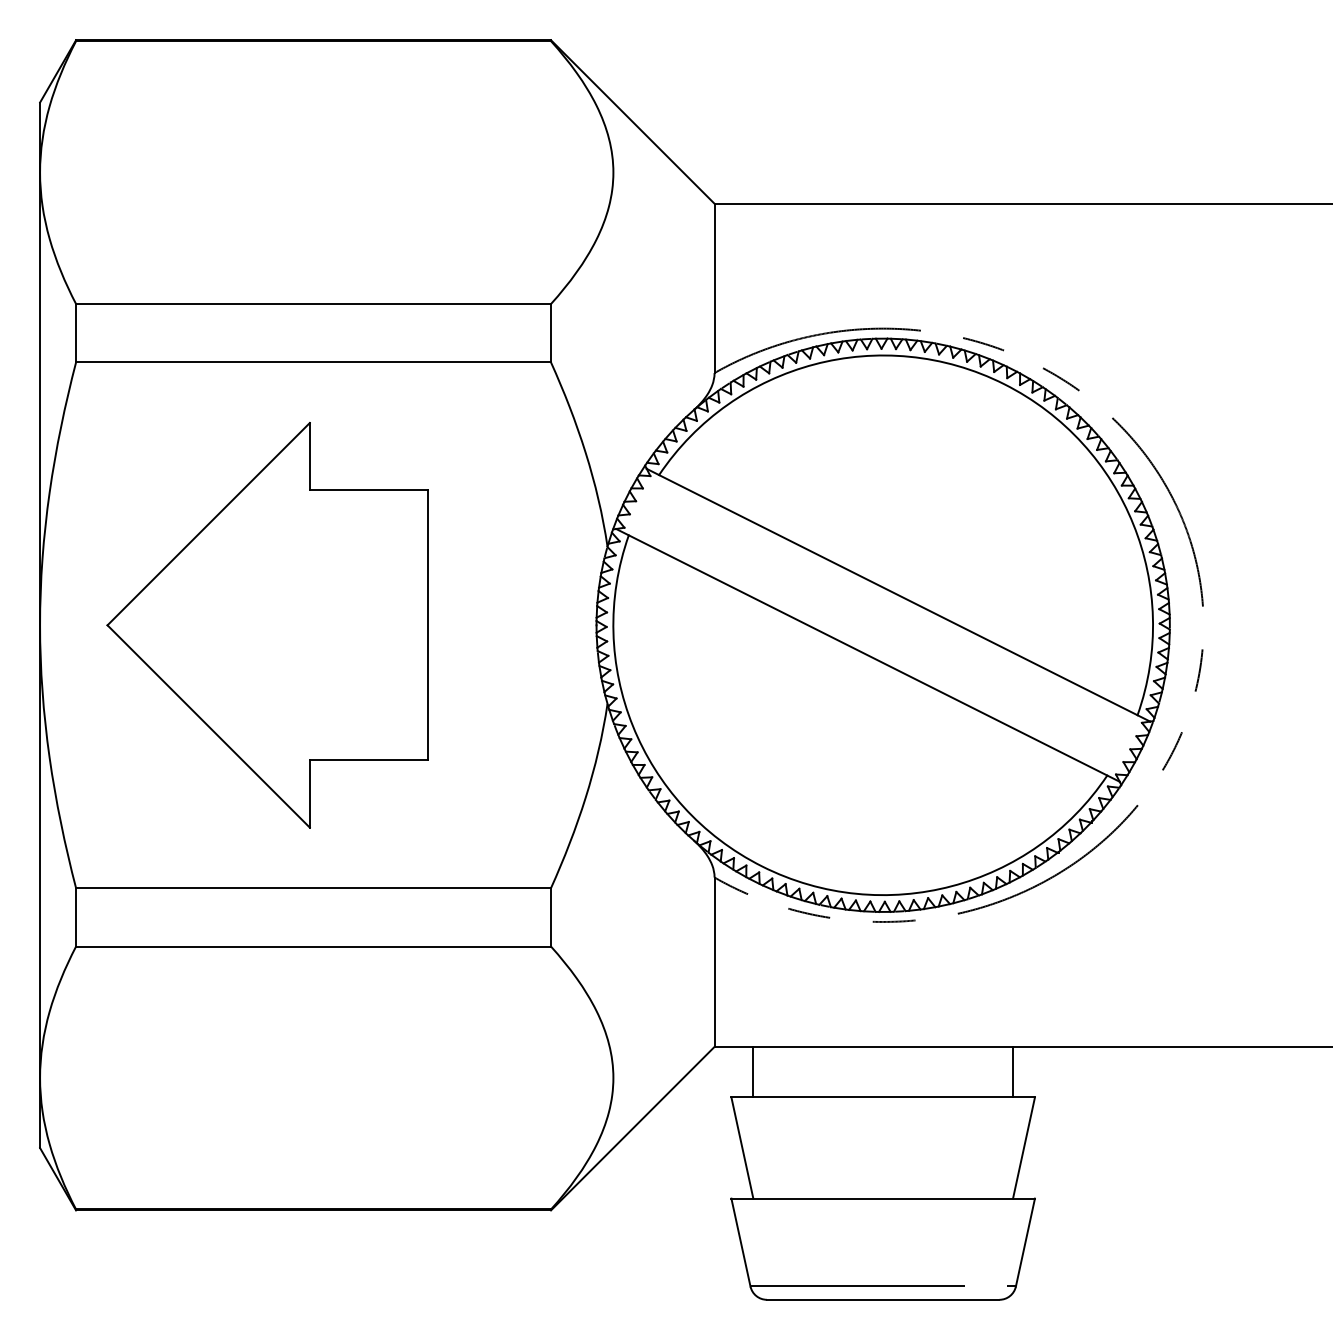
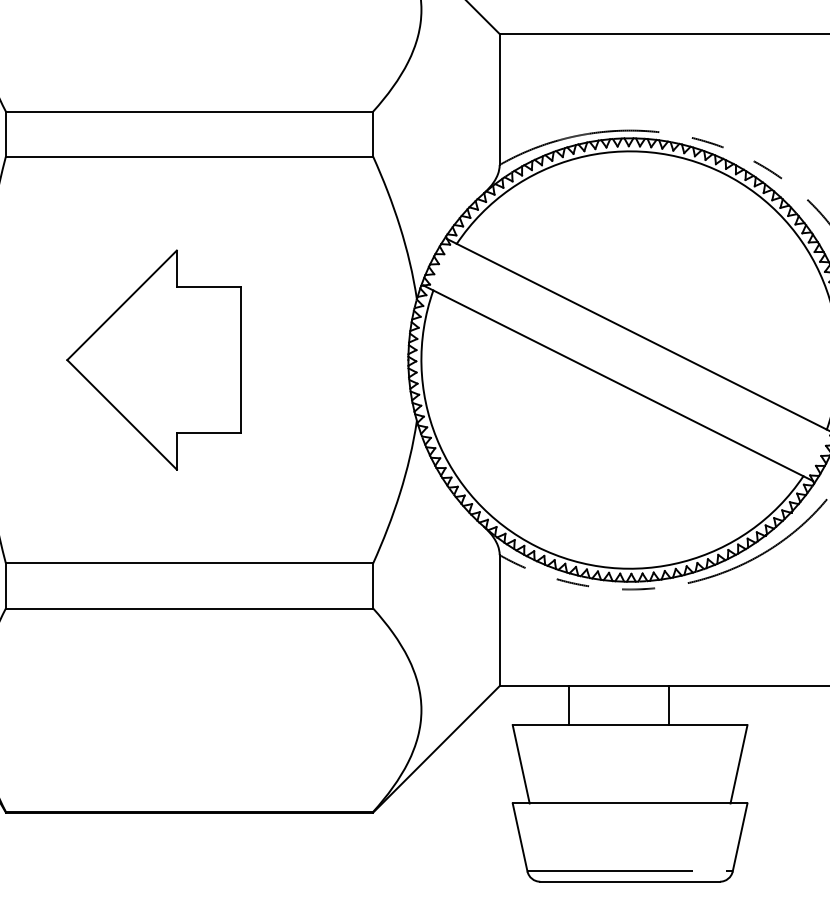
part: (267, 625) -> (153, 360), size x0.7
line: (753, 1071) -> (569, 705), moved
line: (1013, 1071) -> (669, 705), moved

